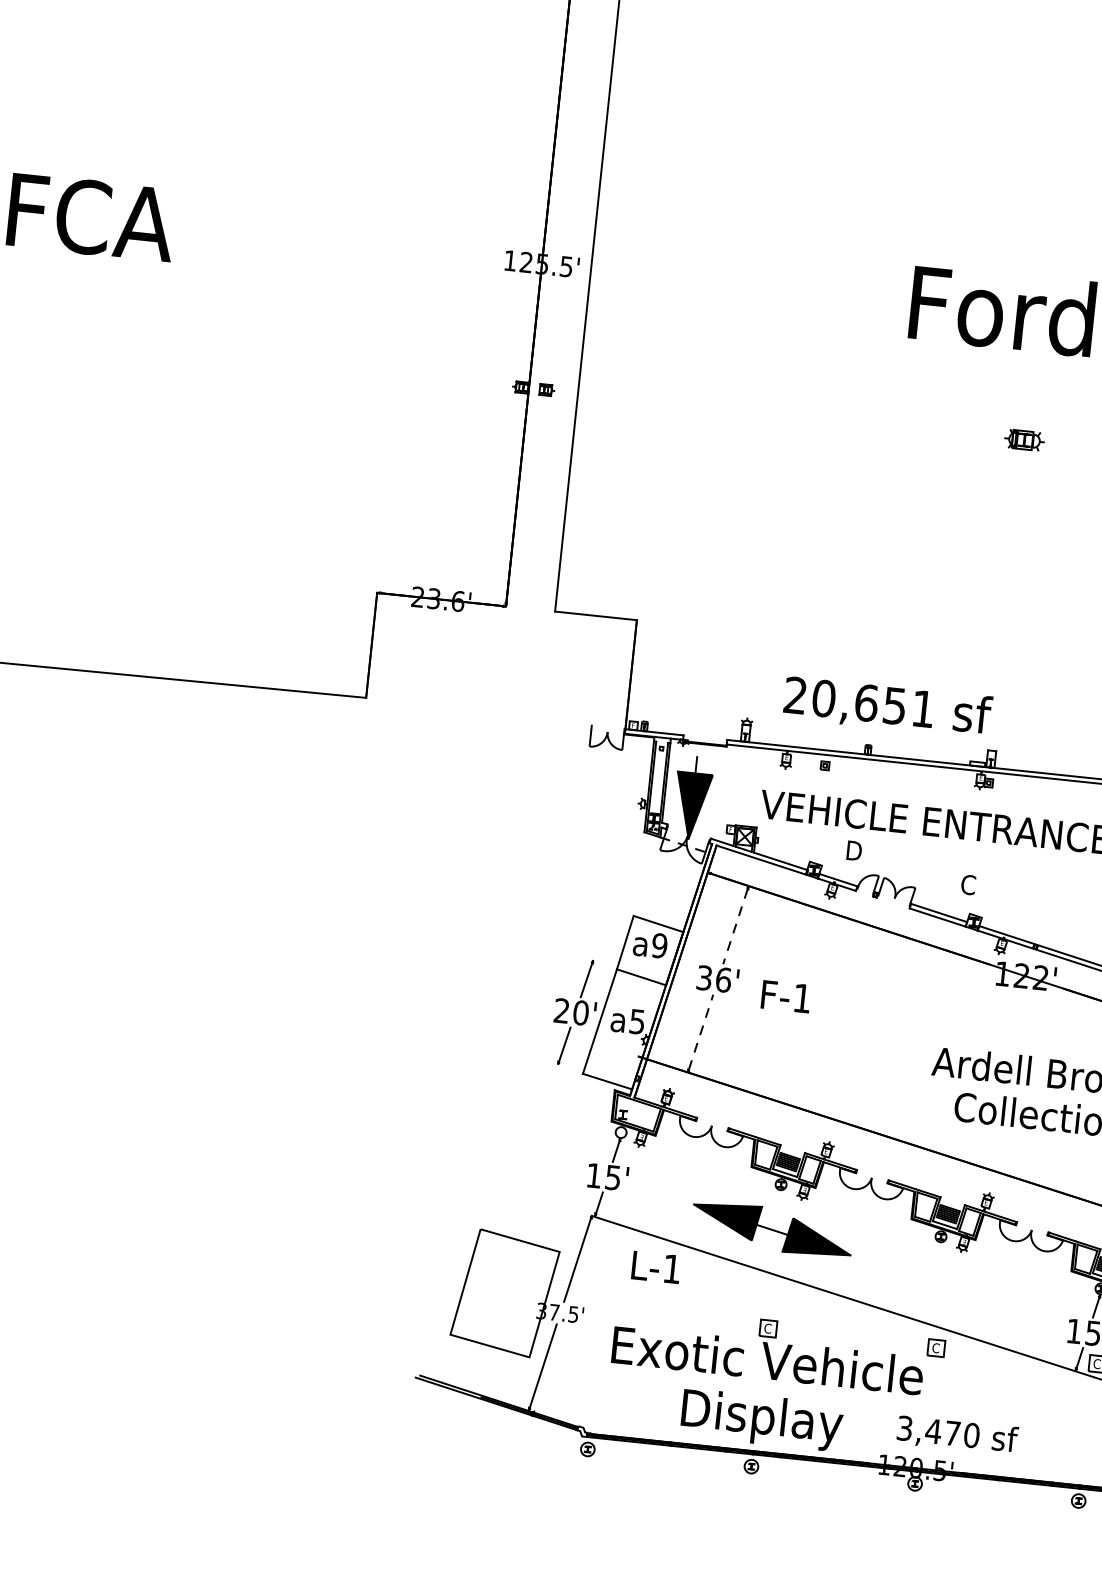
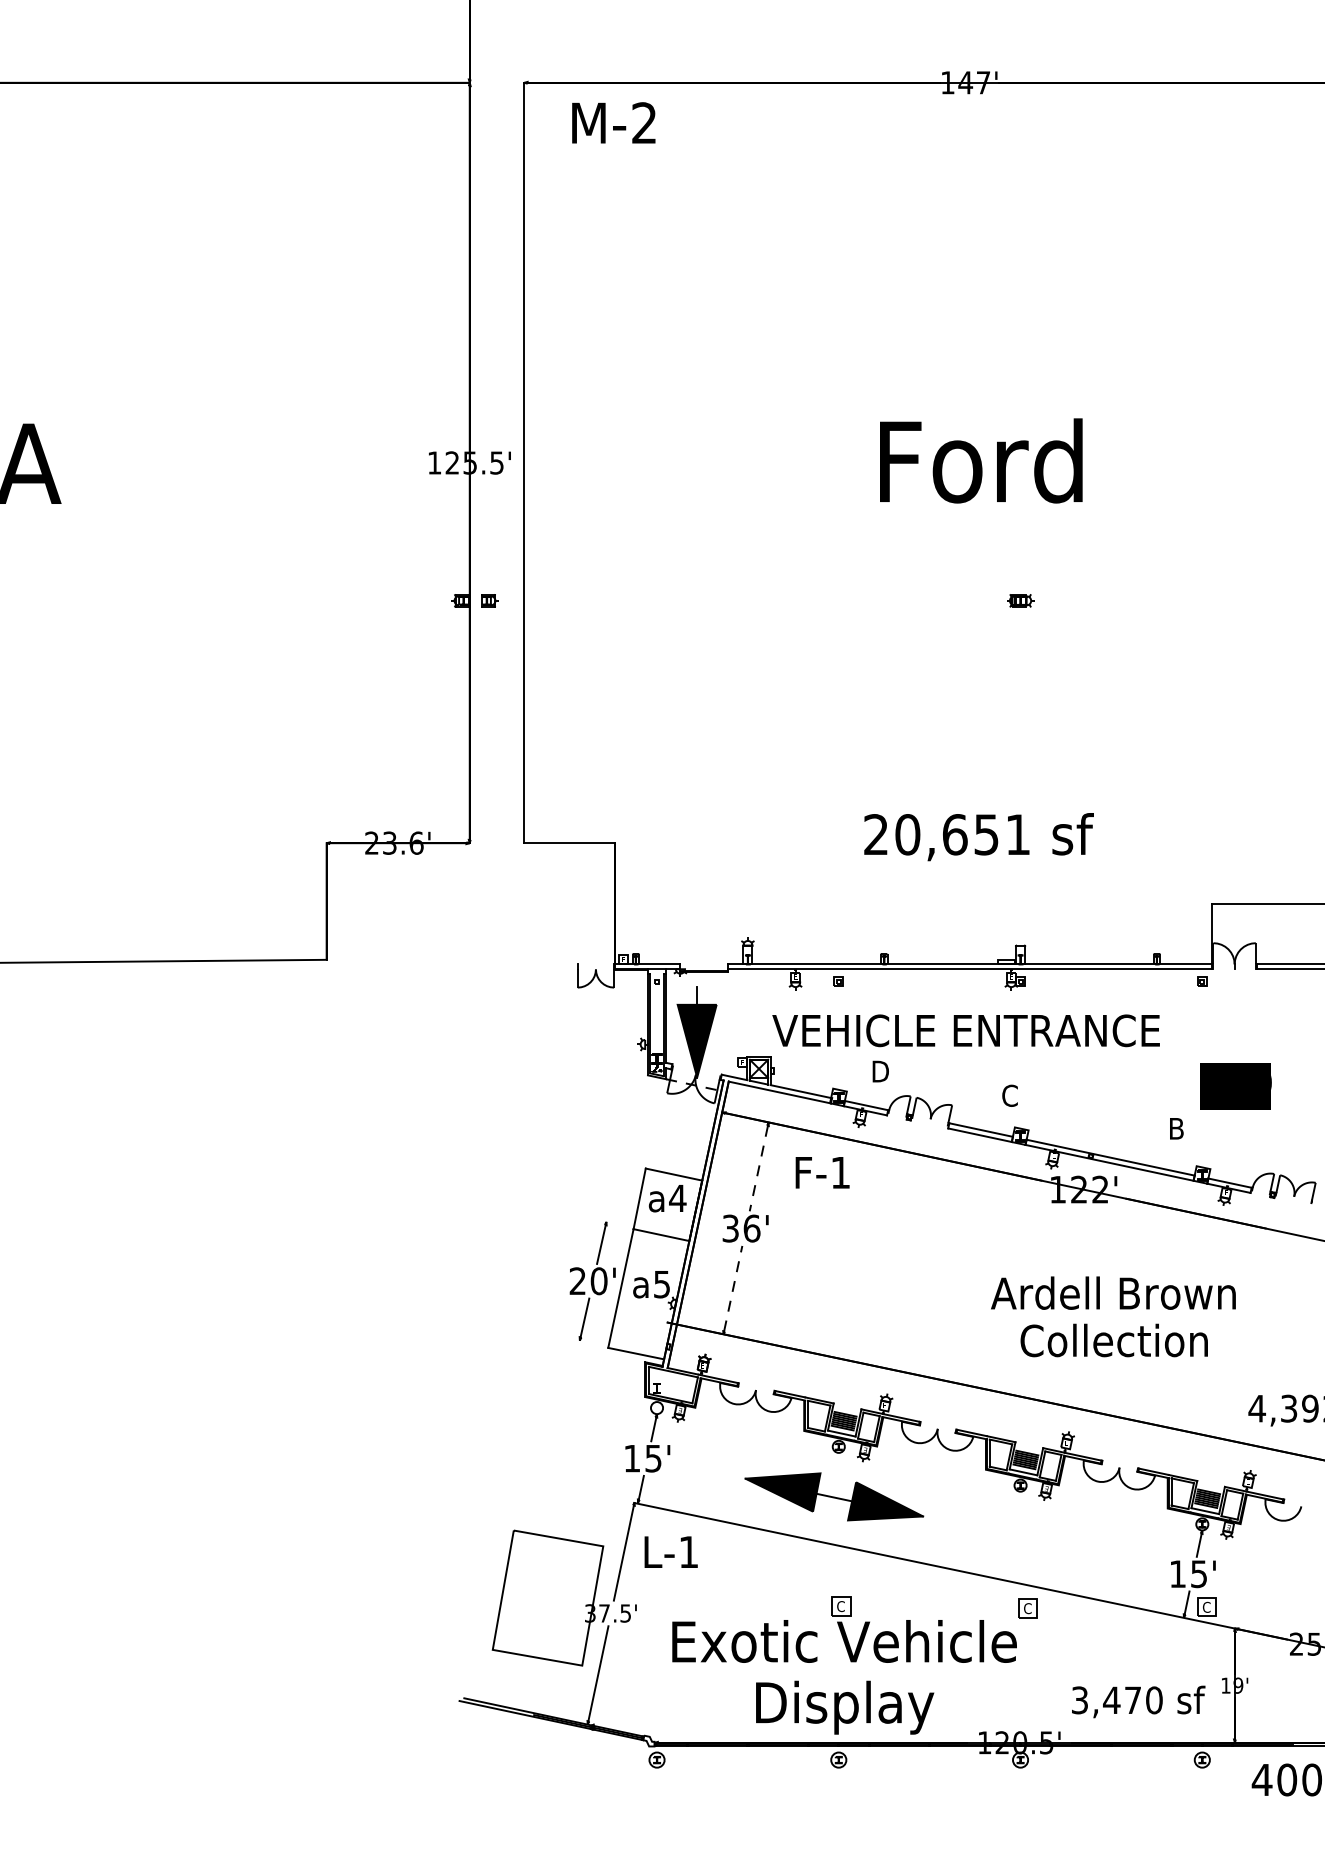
part: (1024, 440) -> (1020, 600), size x0.62
text: (887, 707) -> (978, 837), moved
text: (659, 945) -> (677, 1198), a9 -> a4
text: (786, 996) -> (822, 1172), moved
text: (655, 1266) -> (670, 1551), moved
text: (957, 1434) -> (1138, 1701), moved

